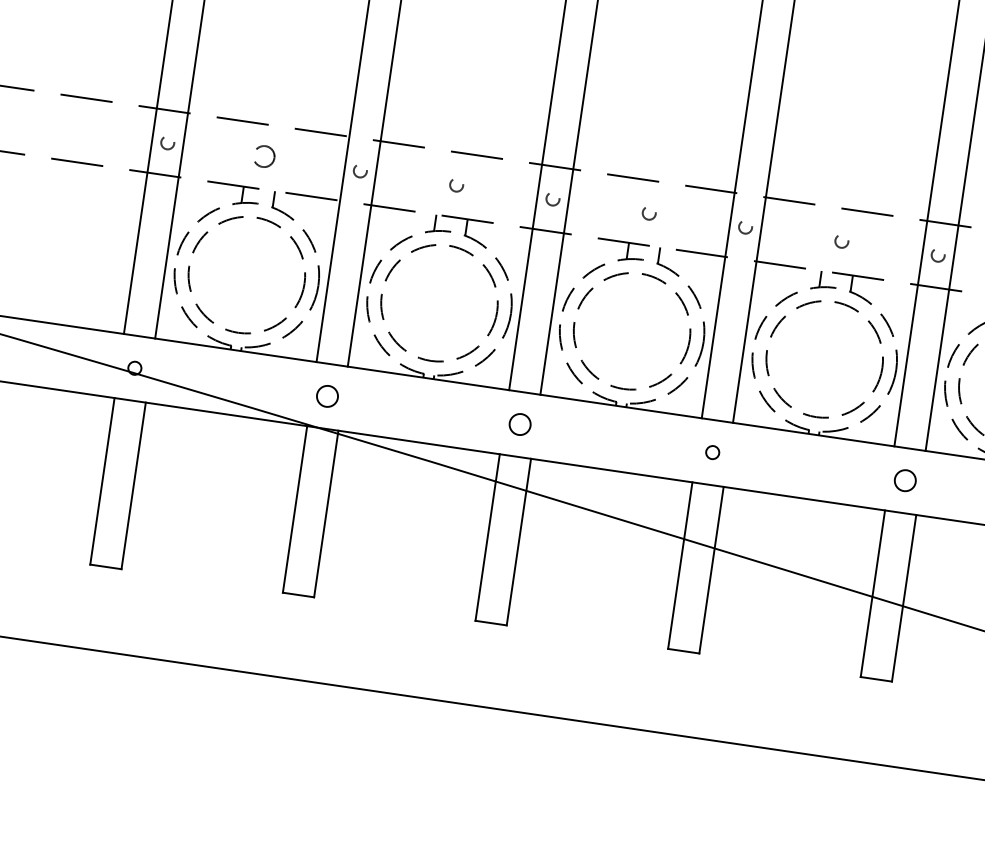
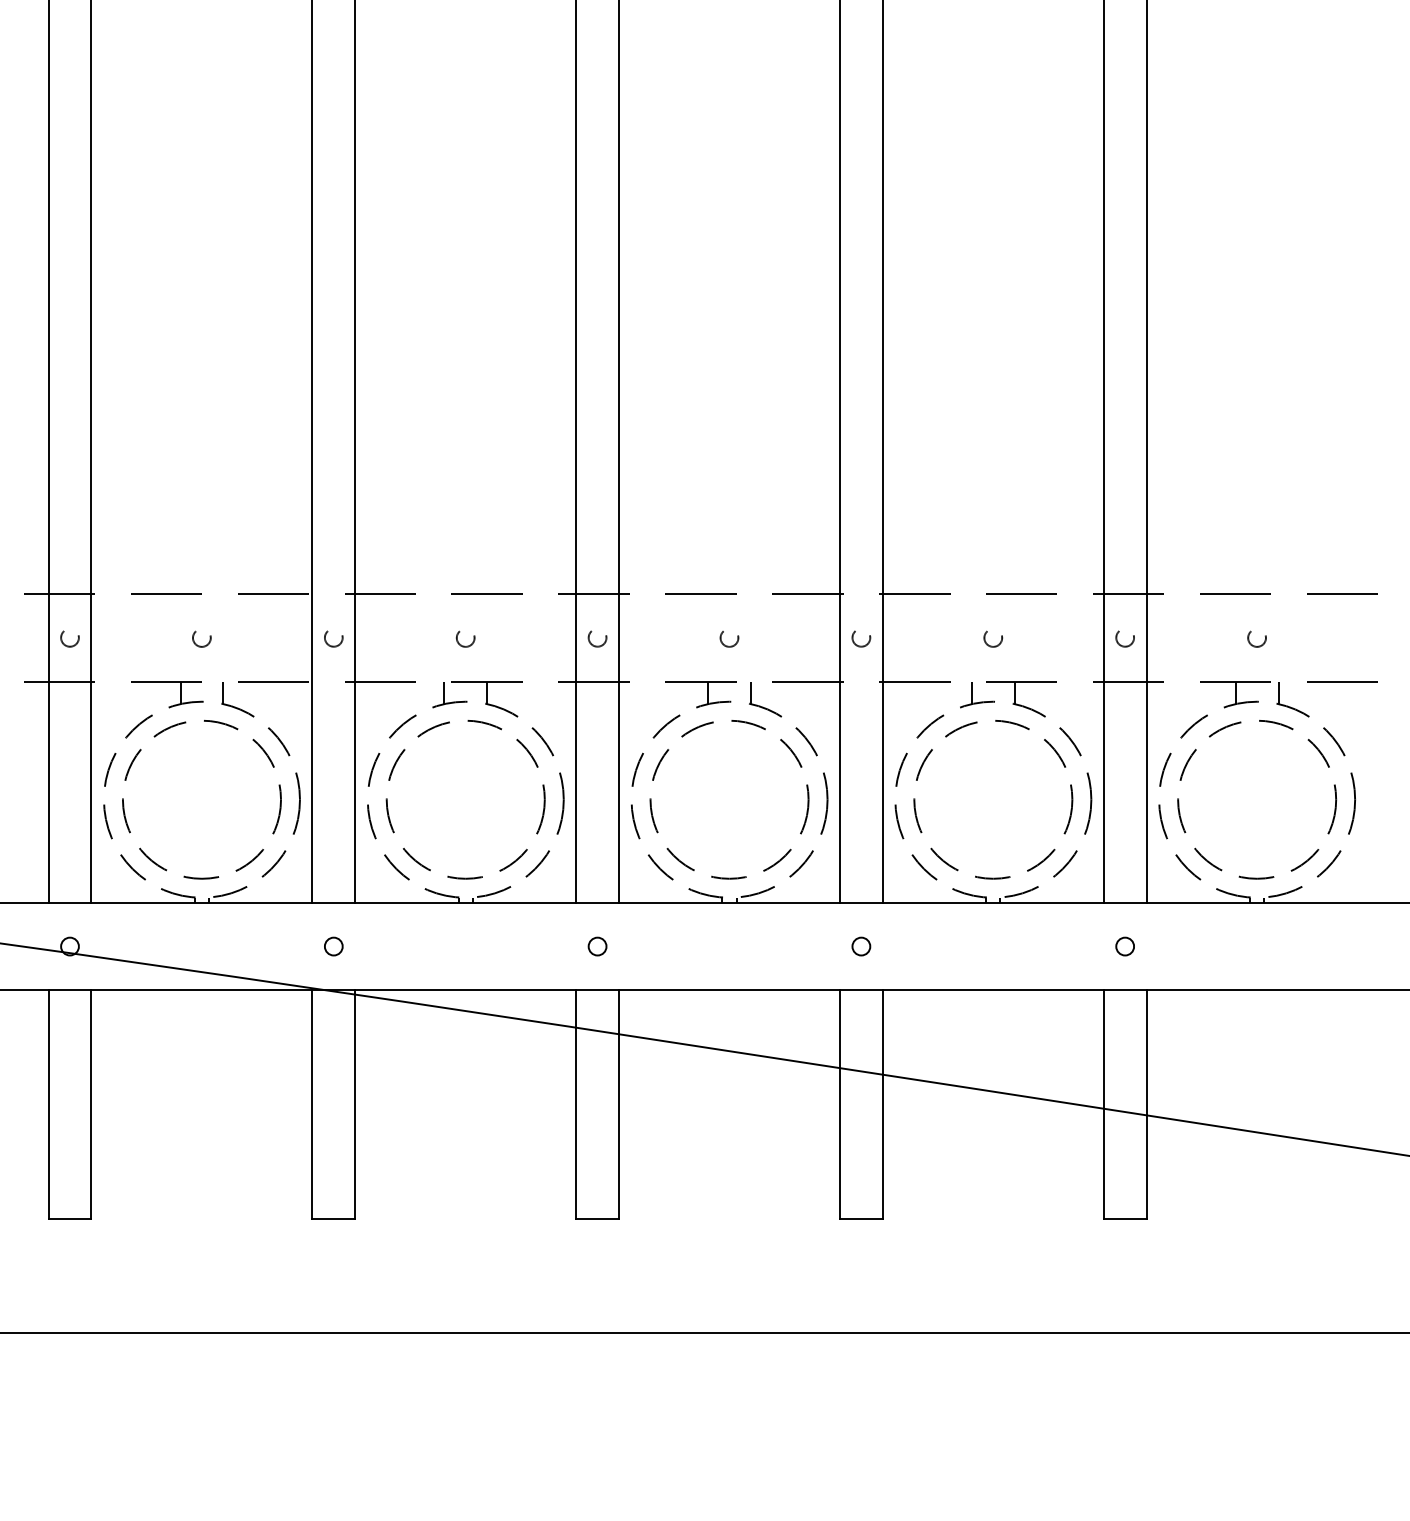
circle: (263, 157) -> (201, 638), size x0.62
circle: (327, 396) -> (333, 946), size x0.62
circle: (520, 424) -> (597, 946), size x0.62
circle: (905, 480) -> (1125, 946), size x0.62

